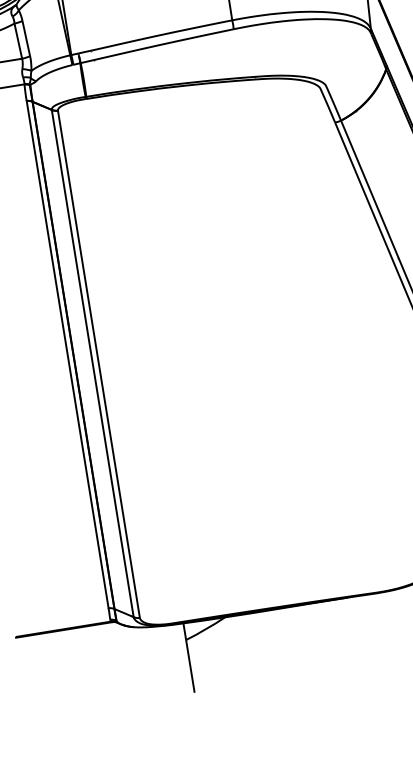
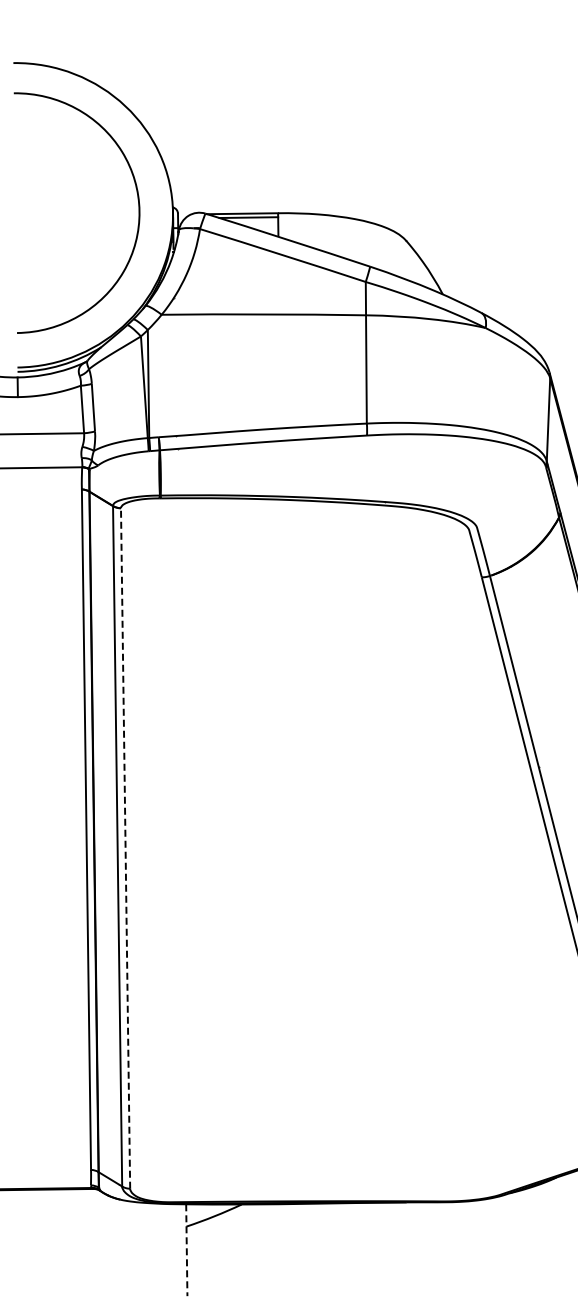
line: (98, 364) -> (125, 848), solid -> dashed
line: (188, 657) -> (186, 1250), solid -> dashed

